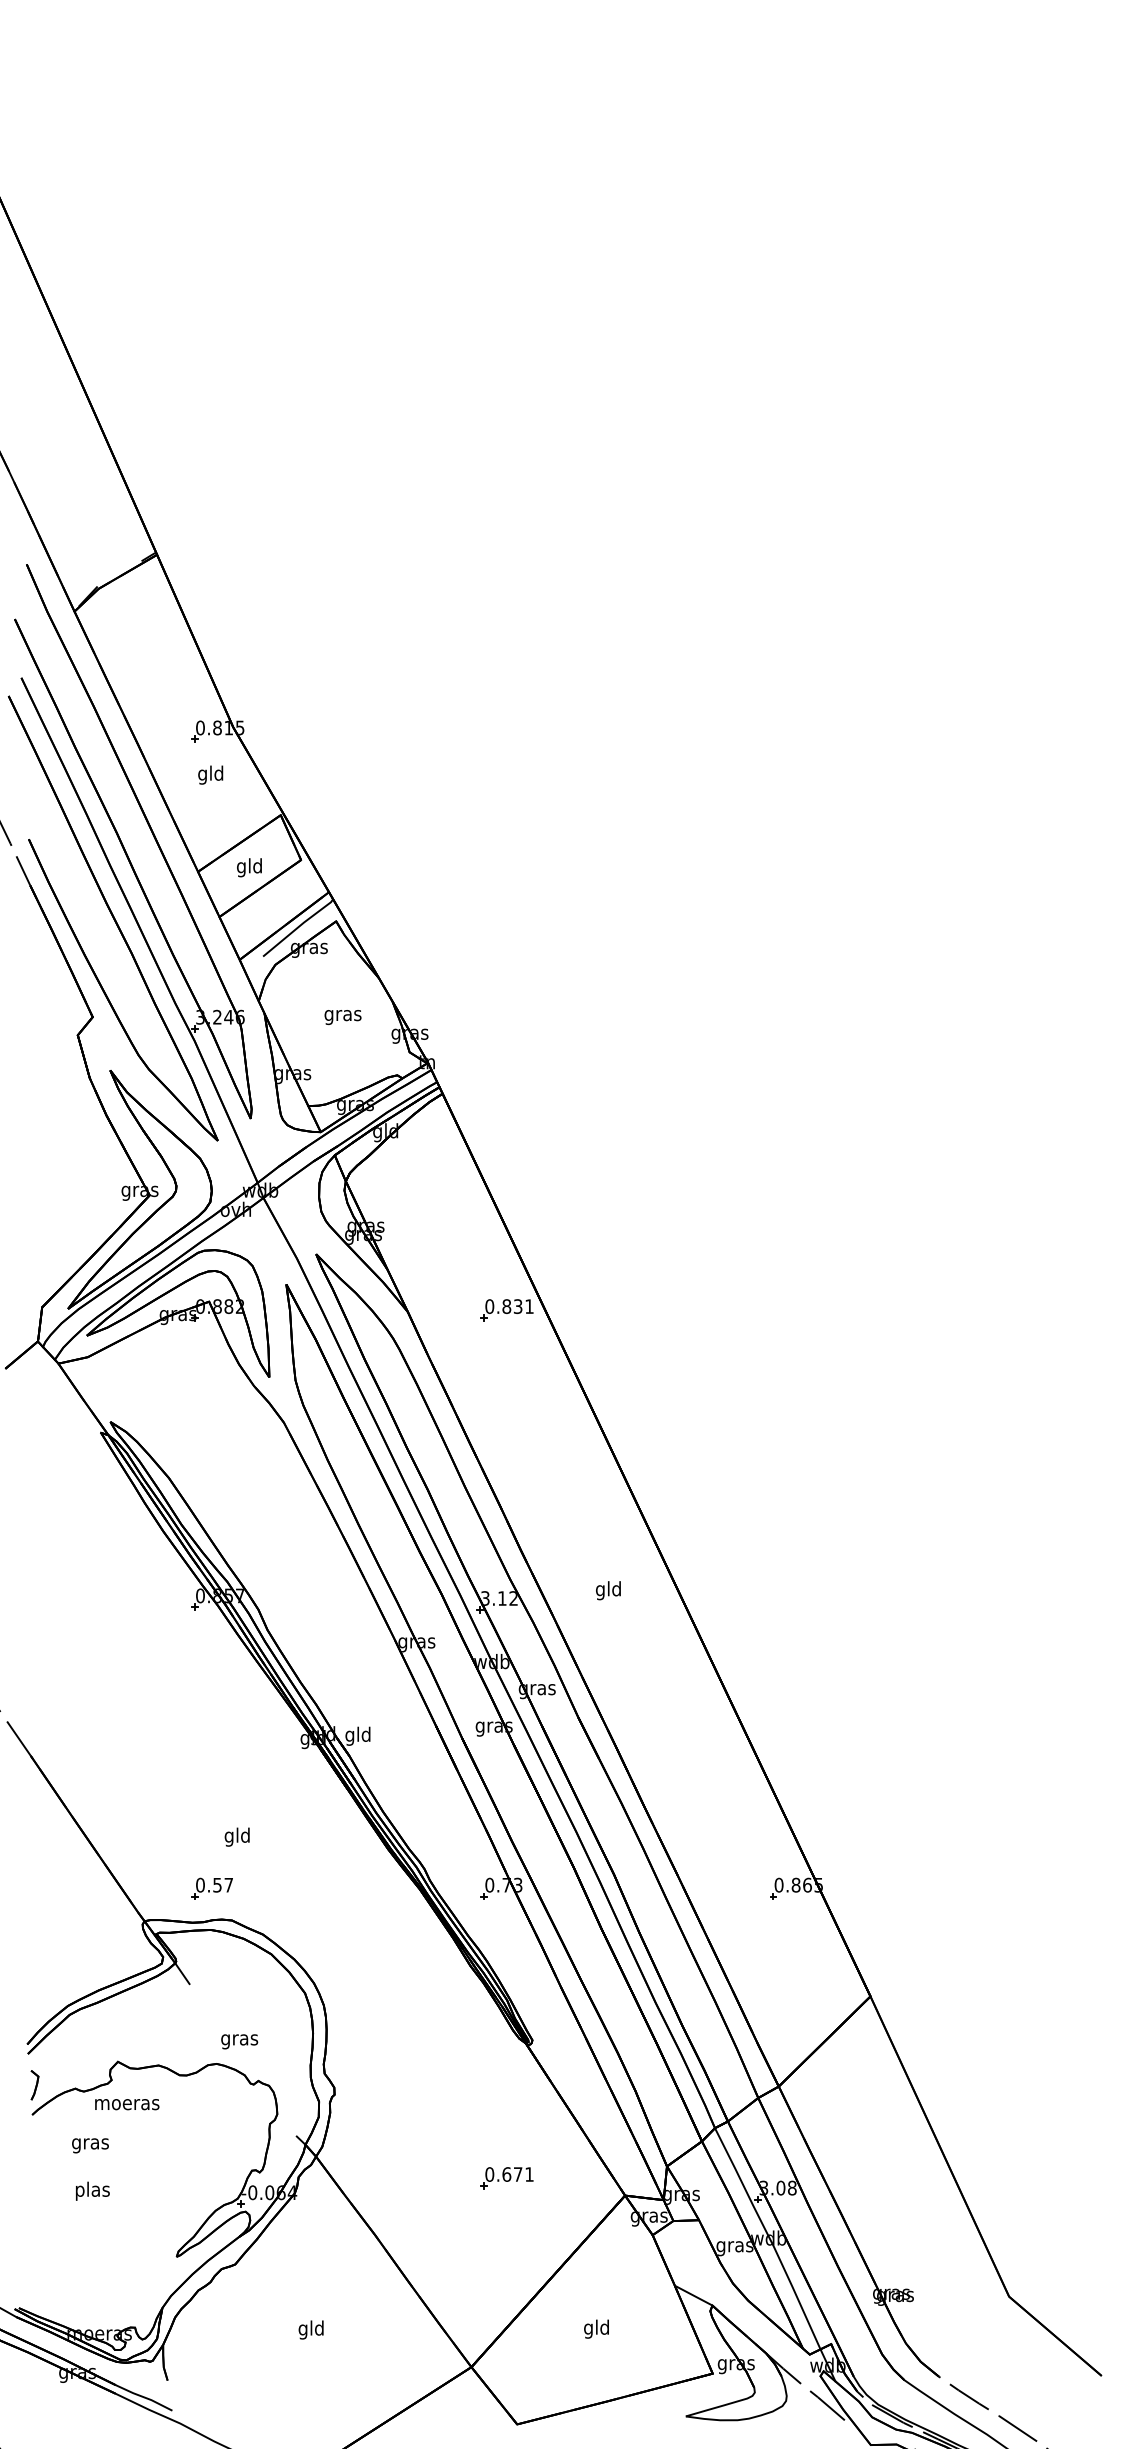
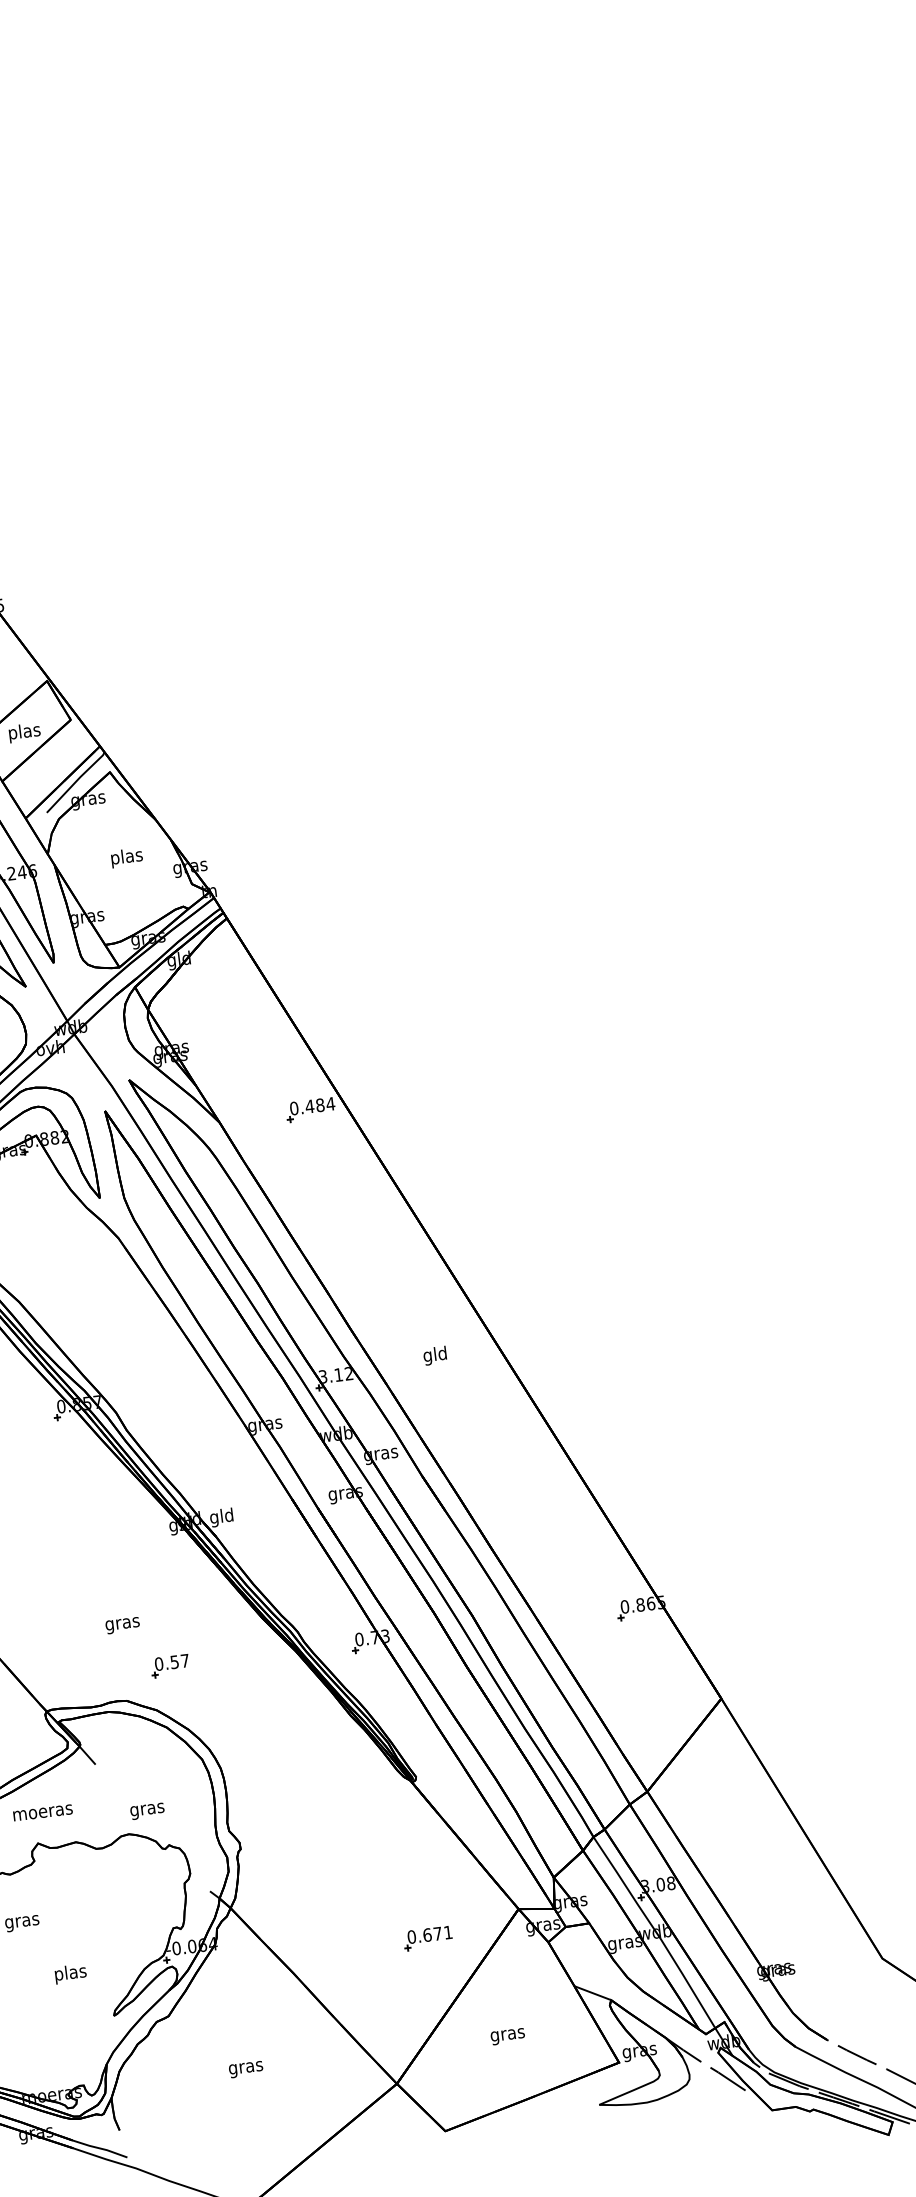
text: (250, 867) -> (25, 732), gld -> plas
text: (342, 1015) -> (126, 857), gras -> plas
text: (518, 1306) -> (320, 1105), 0.831 -> 0.484
text: (237, 1836) -> (122, 1623), gld -> gras
part: (211, 1888) -> (169, 1665), moved
text: (127, 2104) -> (43, 1812), moved
part: (506, 2178) -> (427, 1938), moved
text: (92, 2190) -> (70, 1973), moved
text: (596, 2328) -> (507, 2034), gld -> gras
text: (311, 2329) -> (245, 2067), gld -> gras

